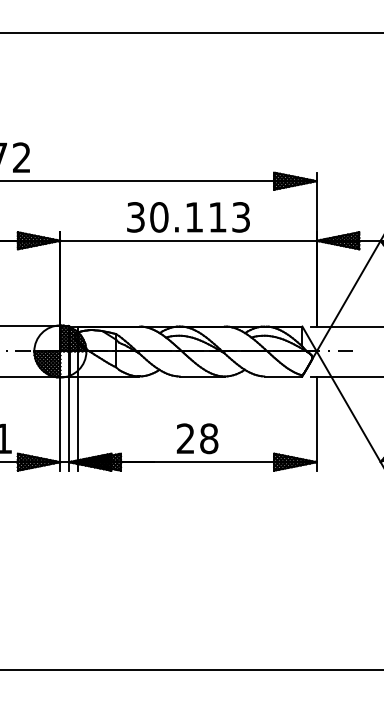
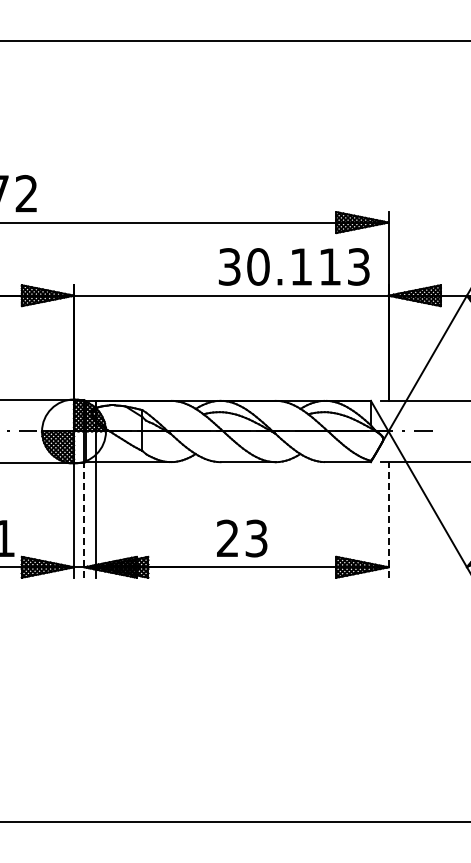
text: (188, 217) -> (294, 266), moved
line: (68, 423) -> (84, 519), solid -> dashed
line: (316, 423) -> (388, 519), solid -> dashed
text: (209, 438) -> (256, 538), 28 -> 23

